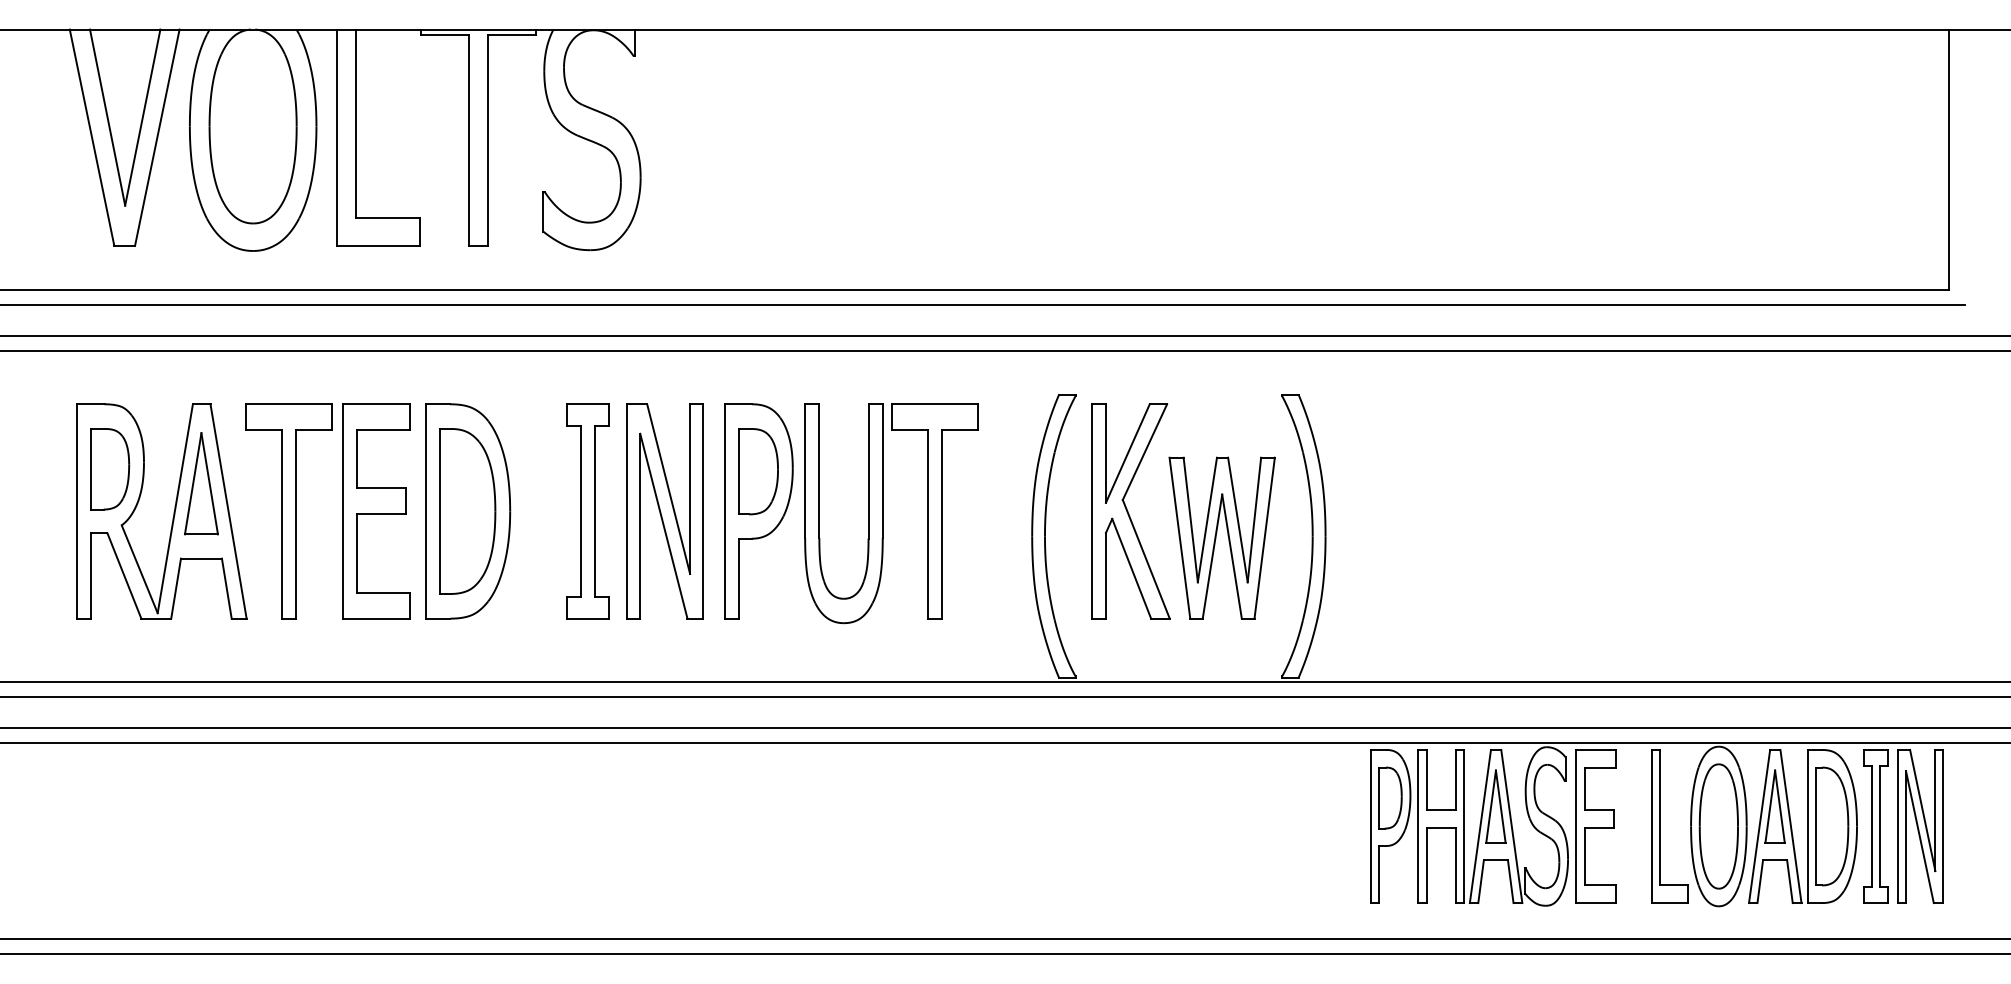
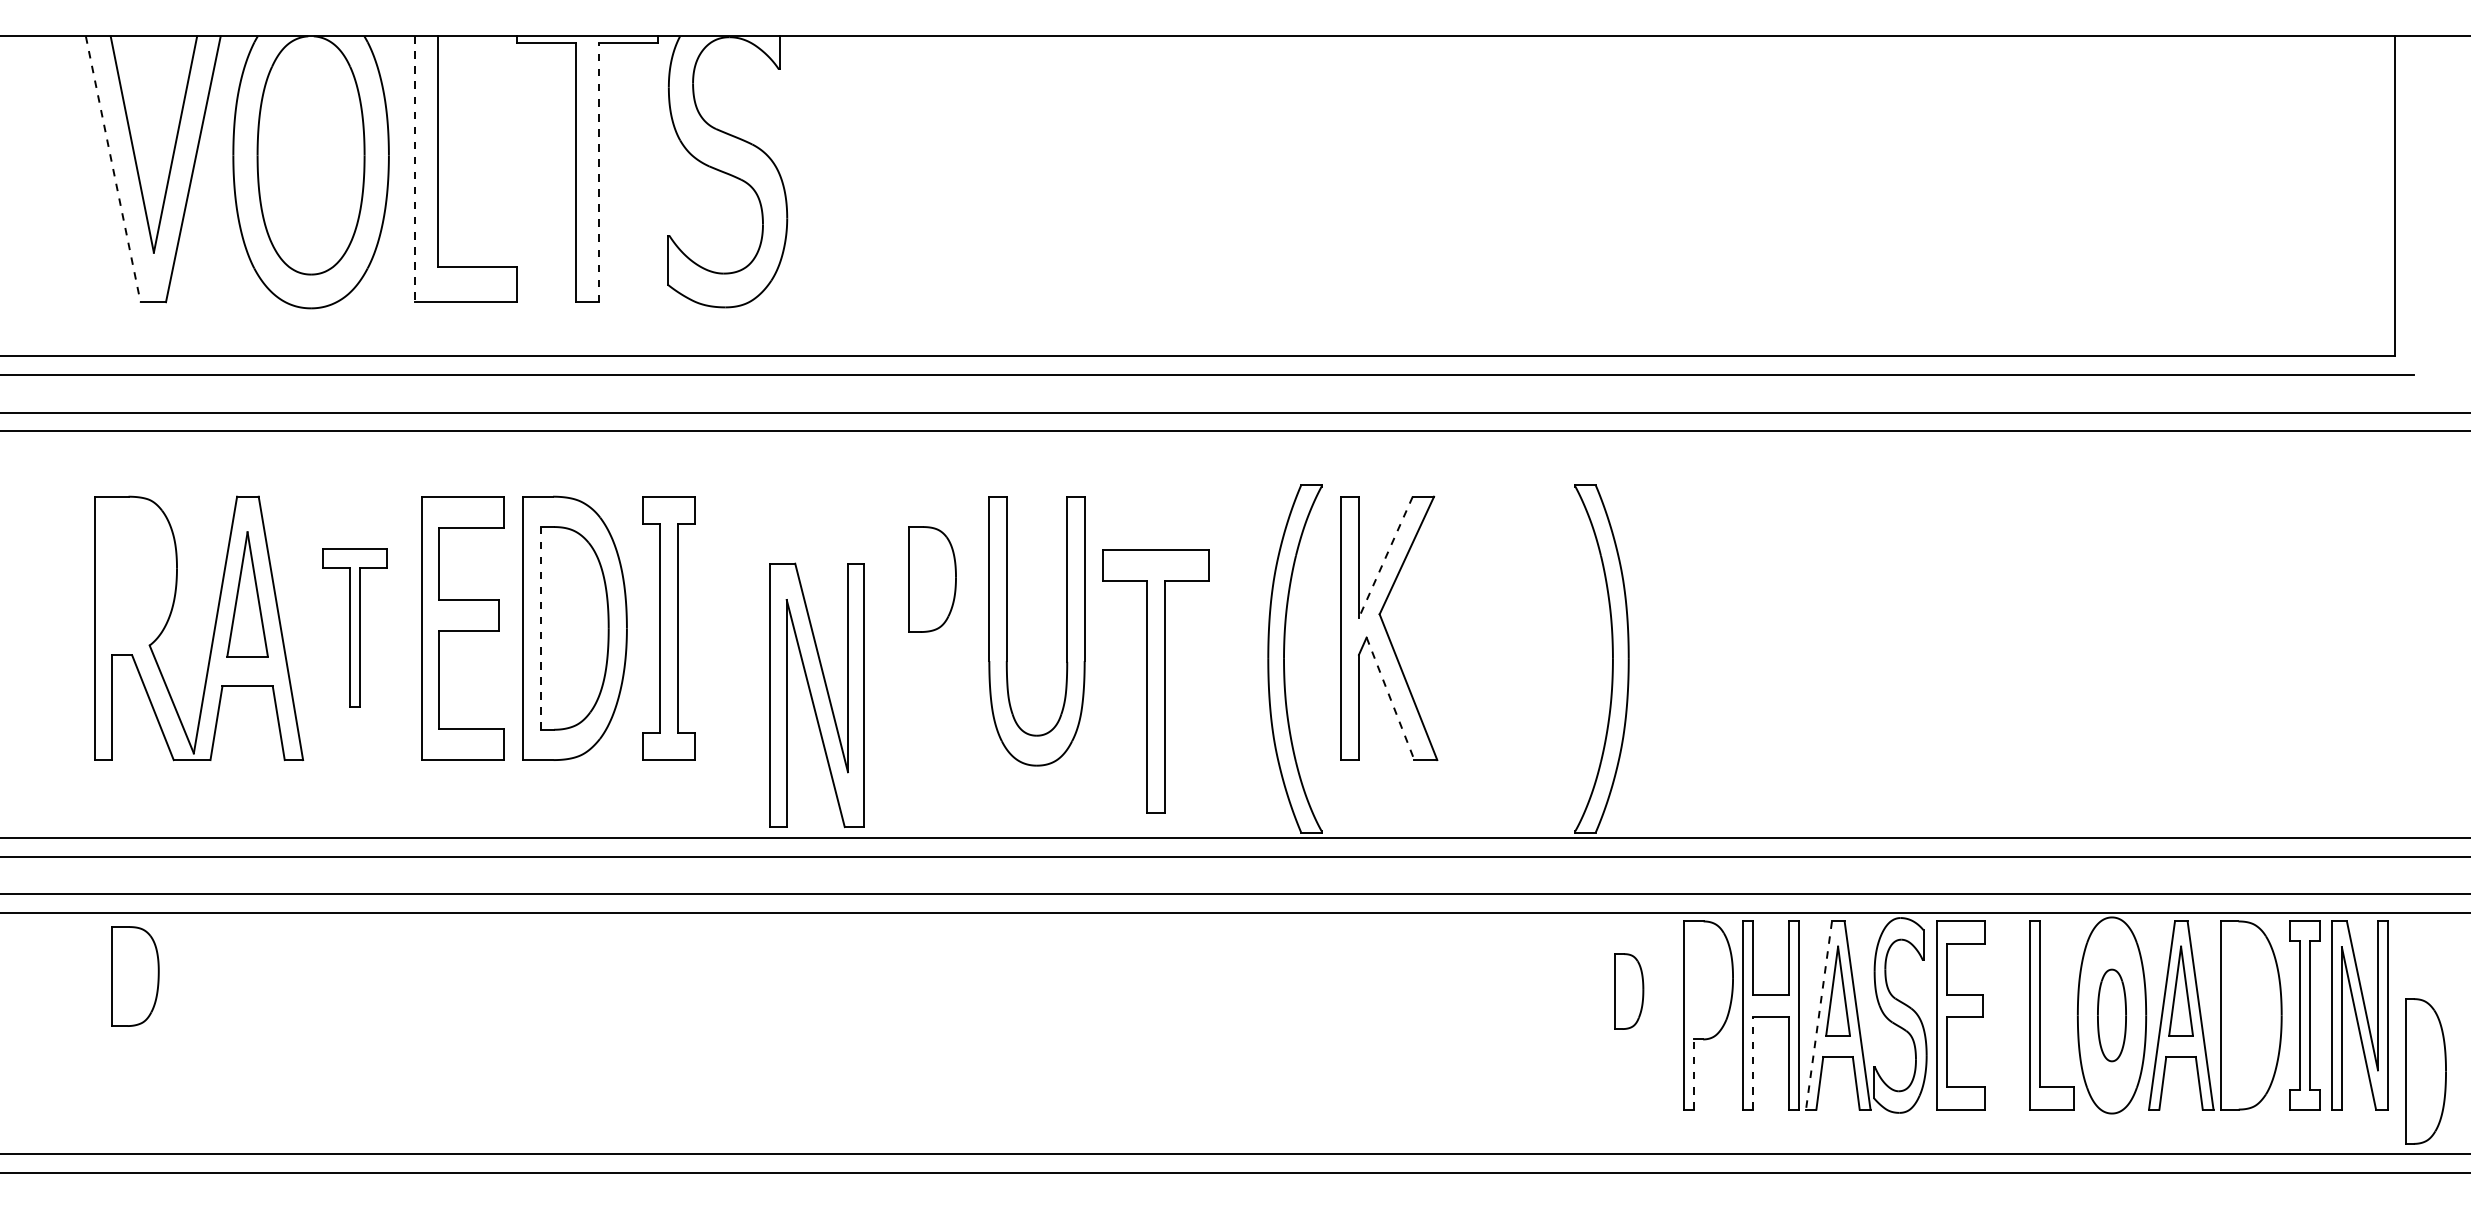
line: (92, 137) -> (113, 169), solid -> dashed
line: (337, 137) -> (414, 169), solid -> dashed
line: (487, 140) -> (599, 172), solid -> dashed
line: (1127, 453) -> (1385, 557), solid -> dashed
part: (110, 469) -> (135, 976), moved
line: (439, 510) -> (540, 627), solid -> dashed
part: (758, 510) -> (932, 627), removed
part: (288, 511) -> (354, 628), size x0.6
part: (587, 511) -> (668, 628), moved
part: (664, 511) -> (816, 695), moved
part: (934, 511) -> (1155, 681), moved
part: (1216, 537) -> (1494, 660), removed
line: (1131, 568) -> (1390, 698), solid -> dashed
part: (1390, 798) -> (1629, 991), moved
line: (1480, 826) -> (1819, 1015), solid -> dashed
part: (1718, 826) -> (2111, 1015), size x0.6
part: (1831, 826) -> (2425, 1071), moved
line: (1426, 865) -> (1752, 1063), solid -> dashed
line: (1379, 874) -> (1694, 1074), solid -> dashed

